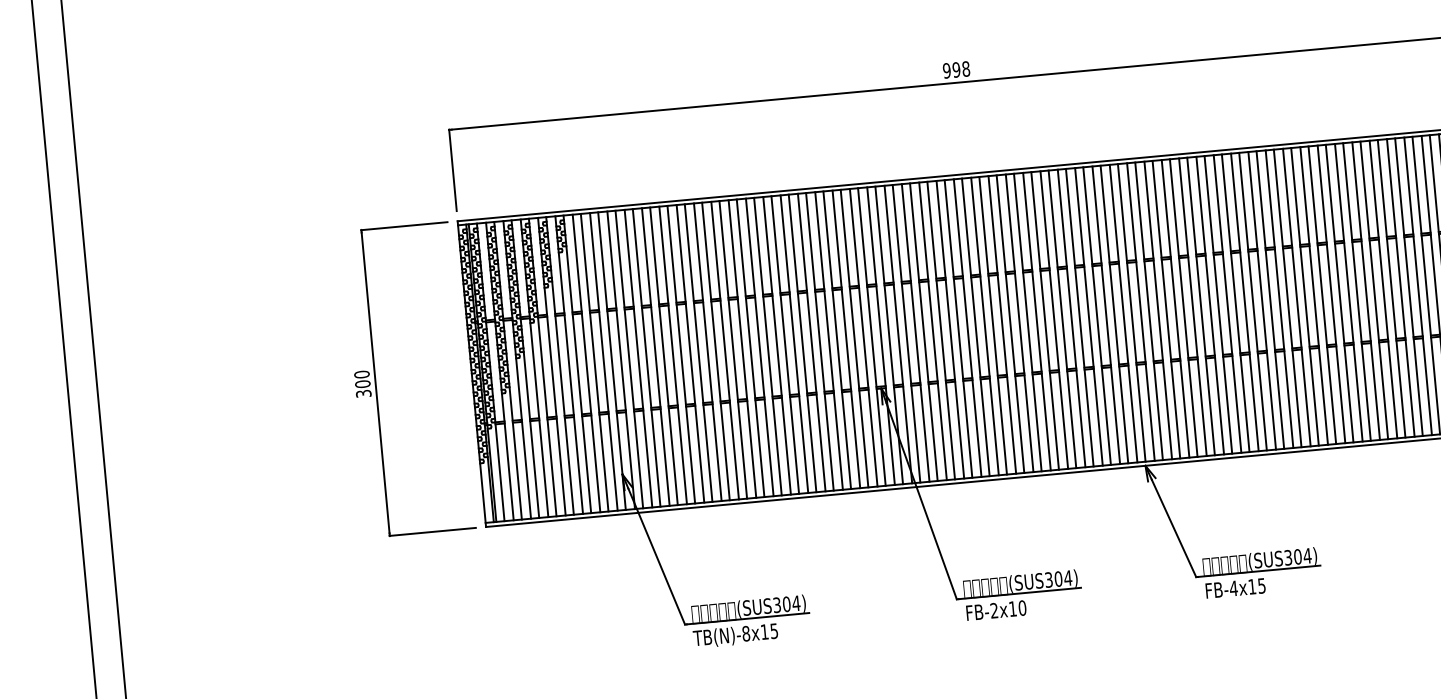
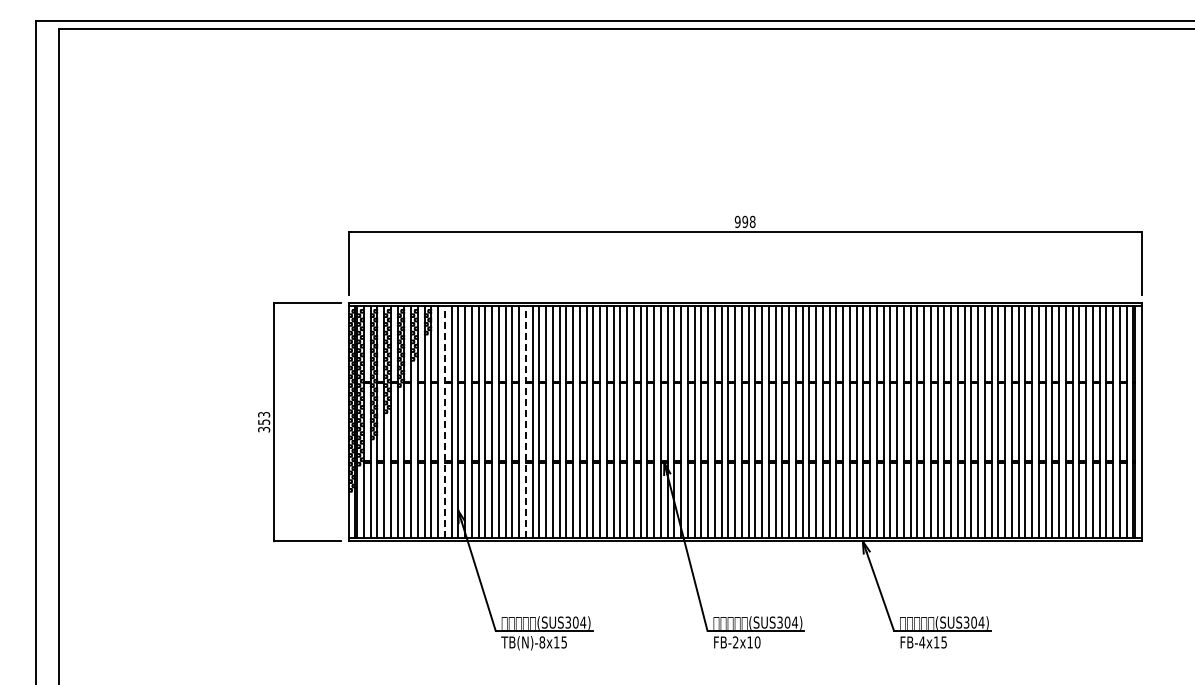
line: (698, 353) -> (525, 422), solid -> dashed
line: (594, 363) -> (444, 422), solid -> dashed
text: (362, 379) -> (264, 418), 300 -> 353

